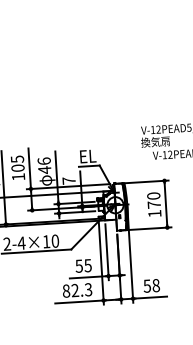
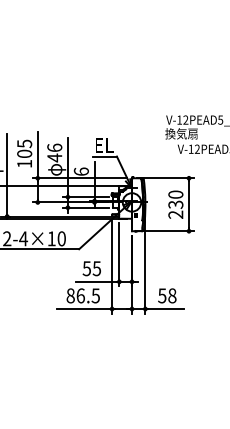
text: (68, 180) -> (80, 171), 7 -> 6
text: (154, 209) -> (175, 209), 170 -> 230
text: (81, 289) -> (87, 295), 82.3 -> 86.5

